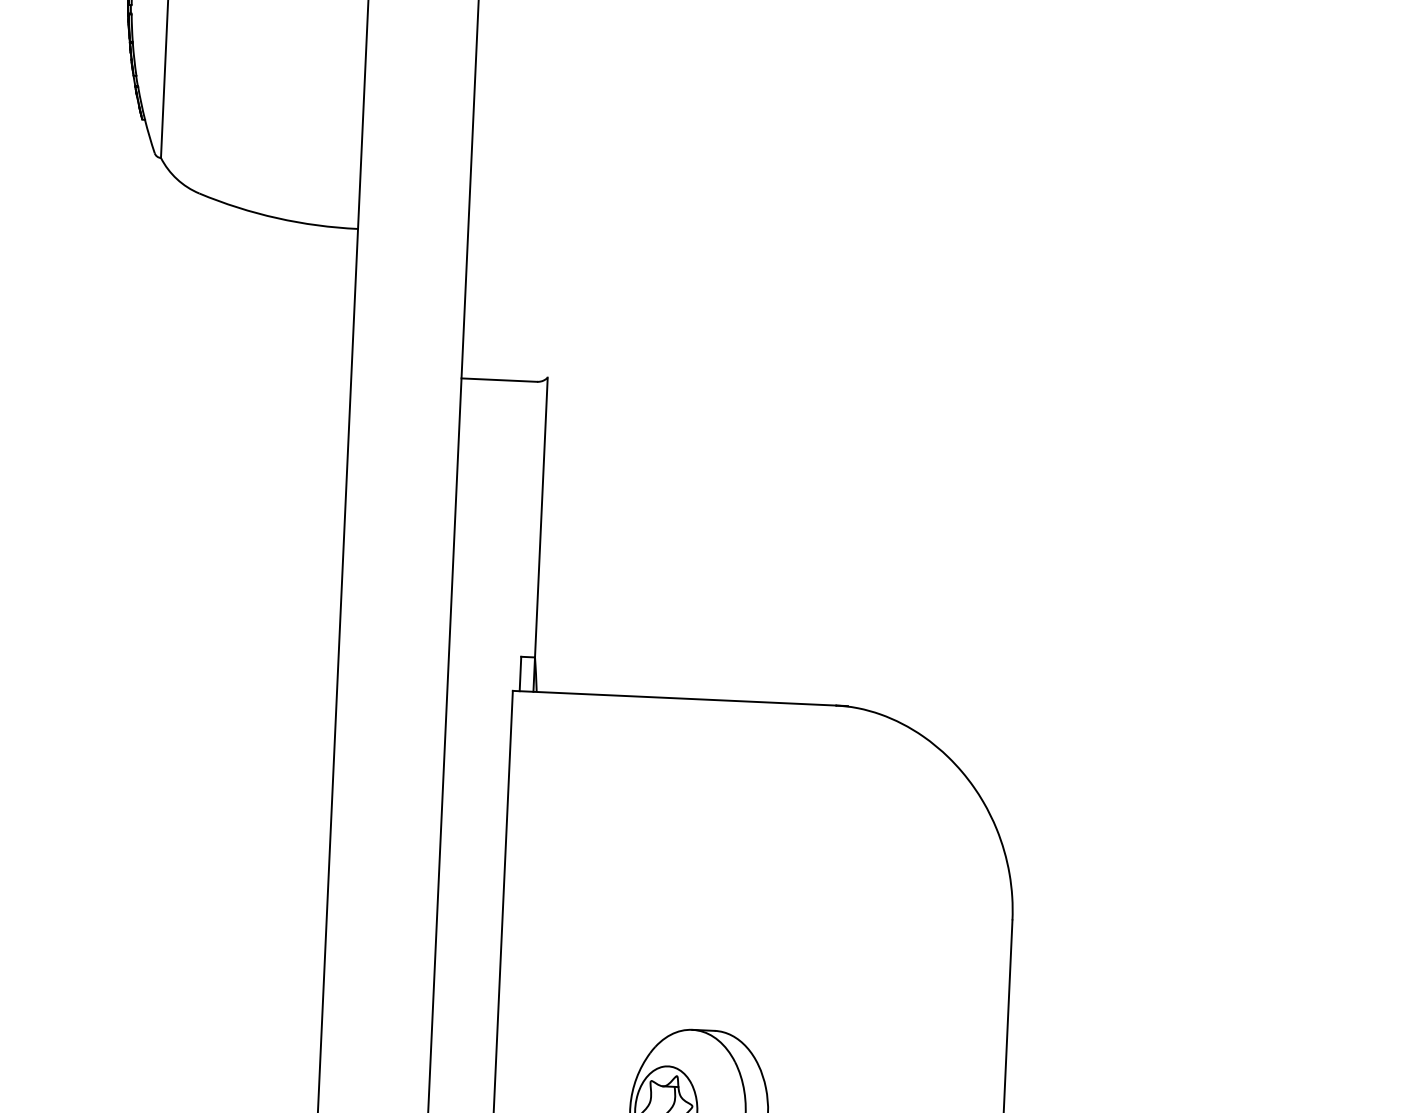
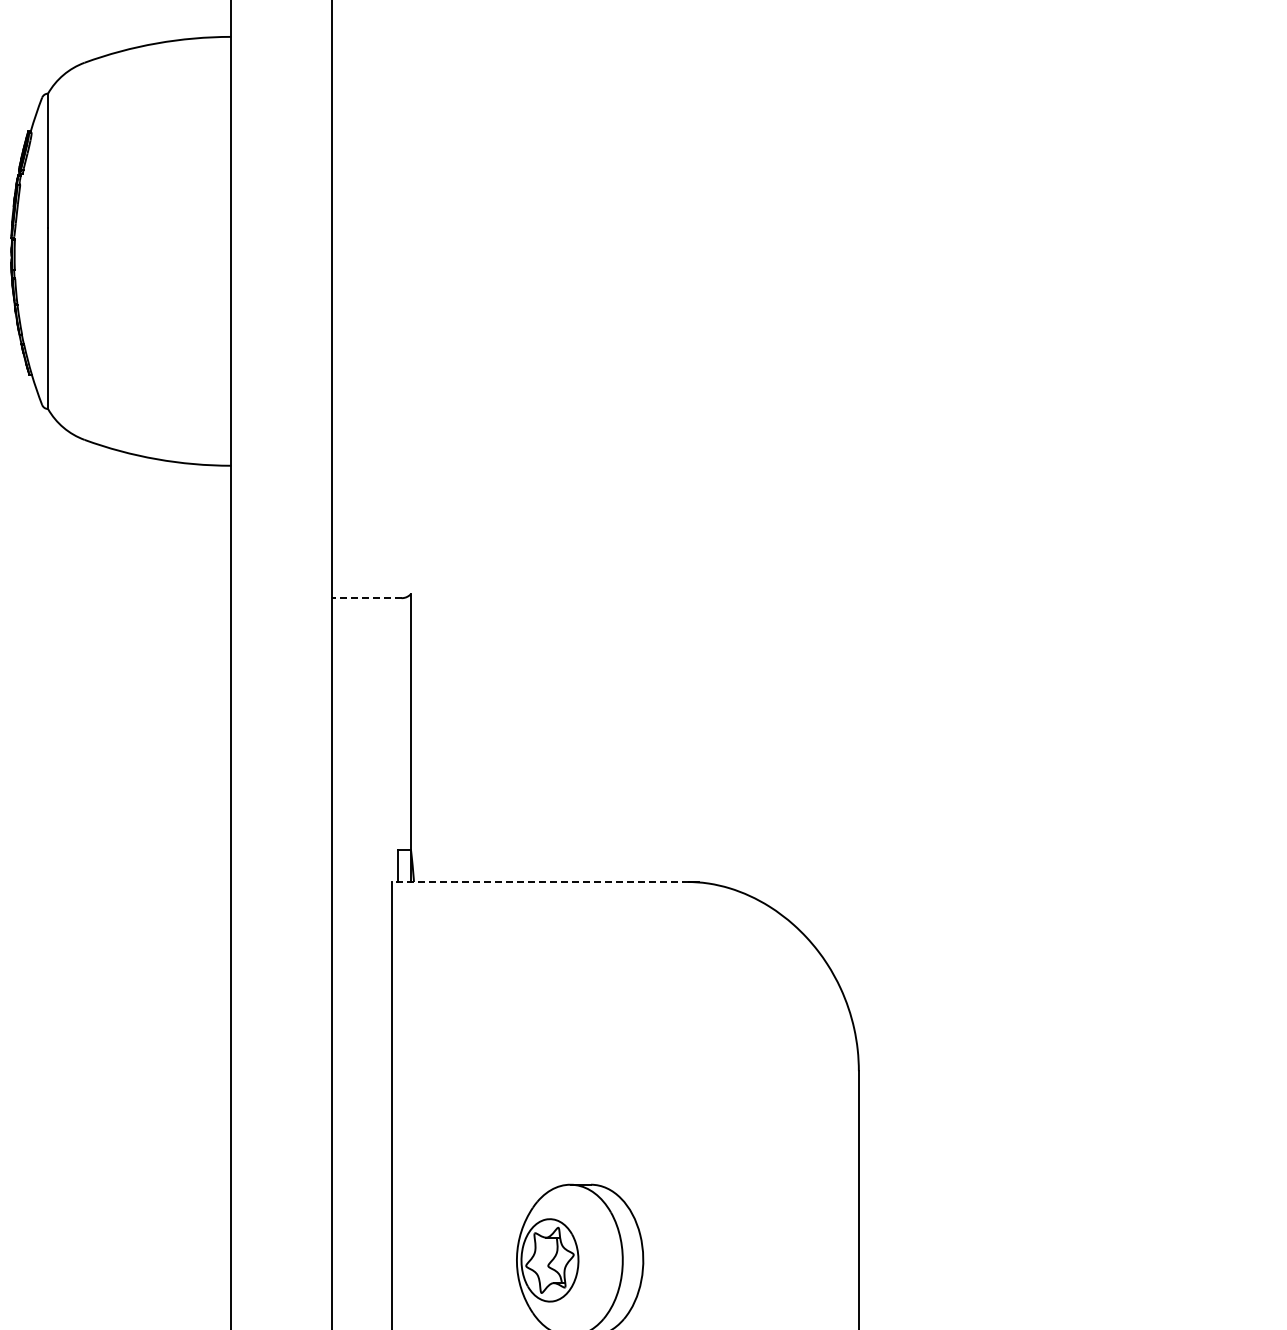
line: (498, 380) -> (366, 598), solid -> dashed
line: (673, 698) -> (539, 882), solid -> dashed

